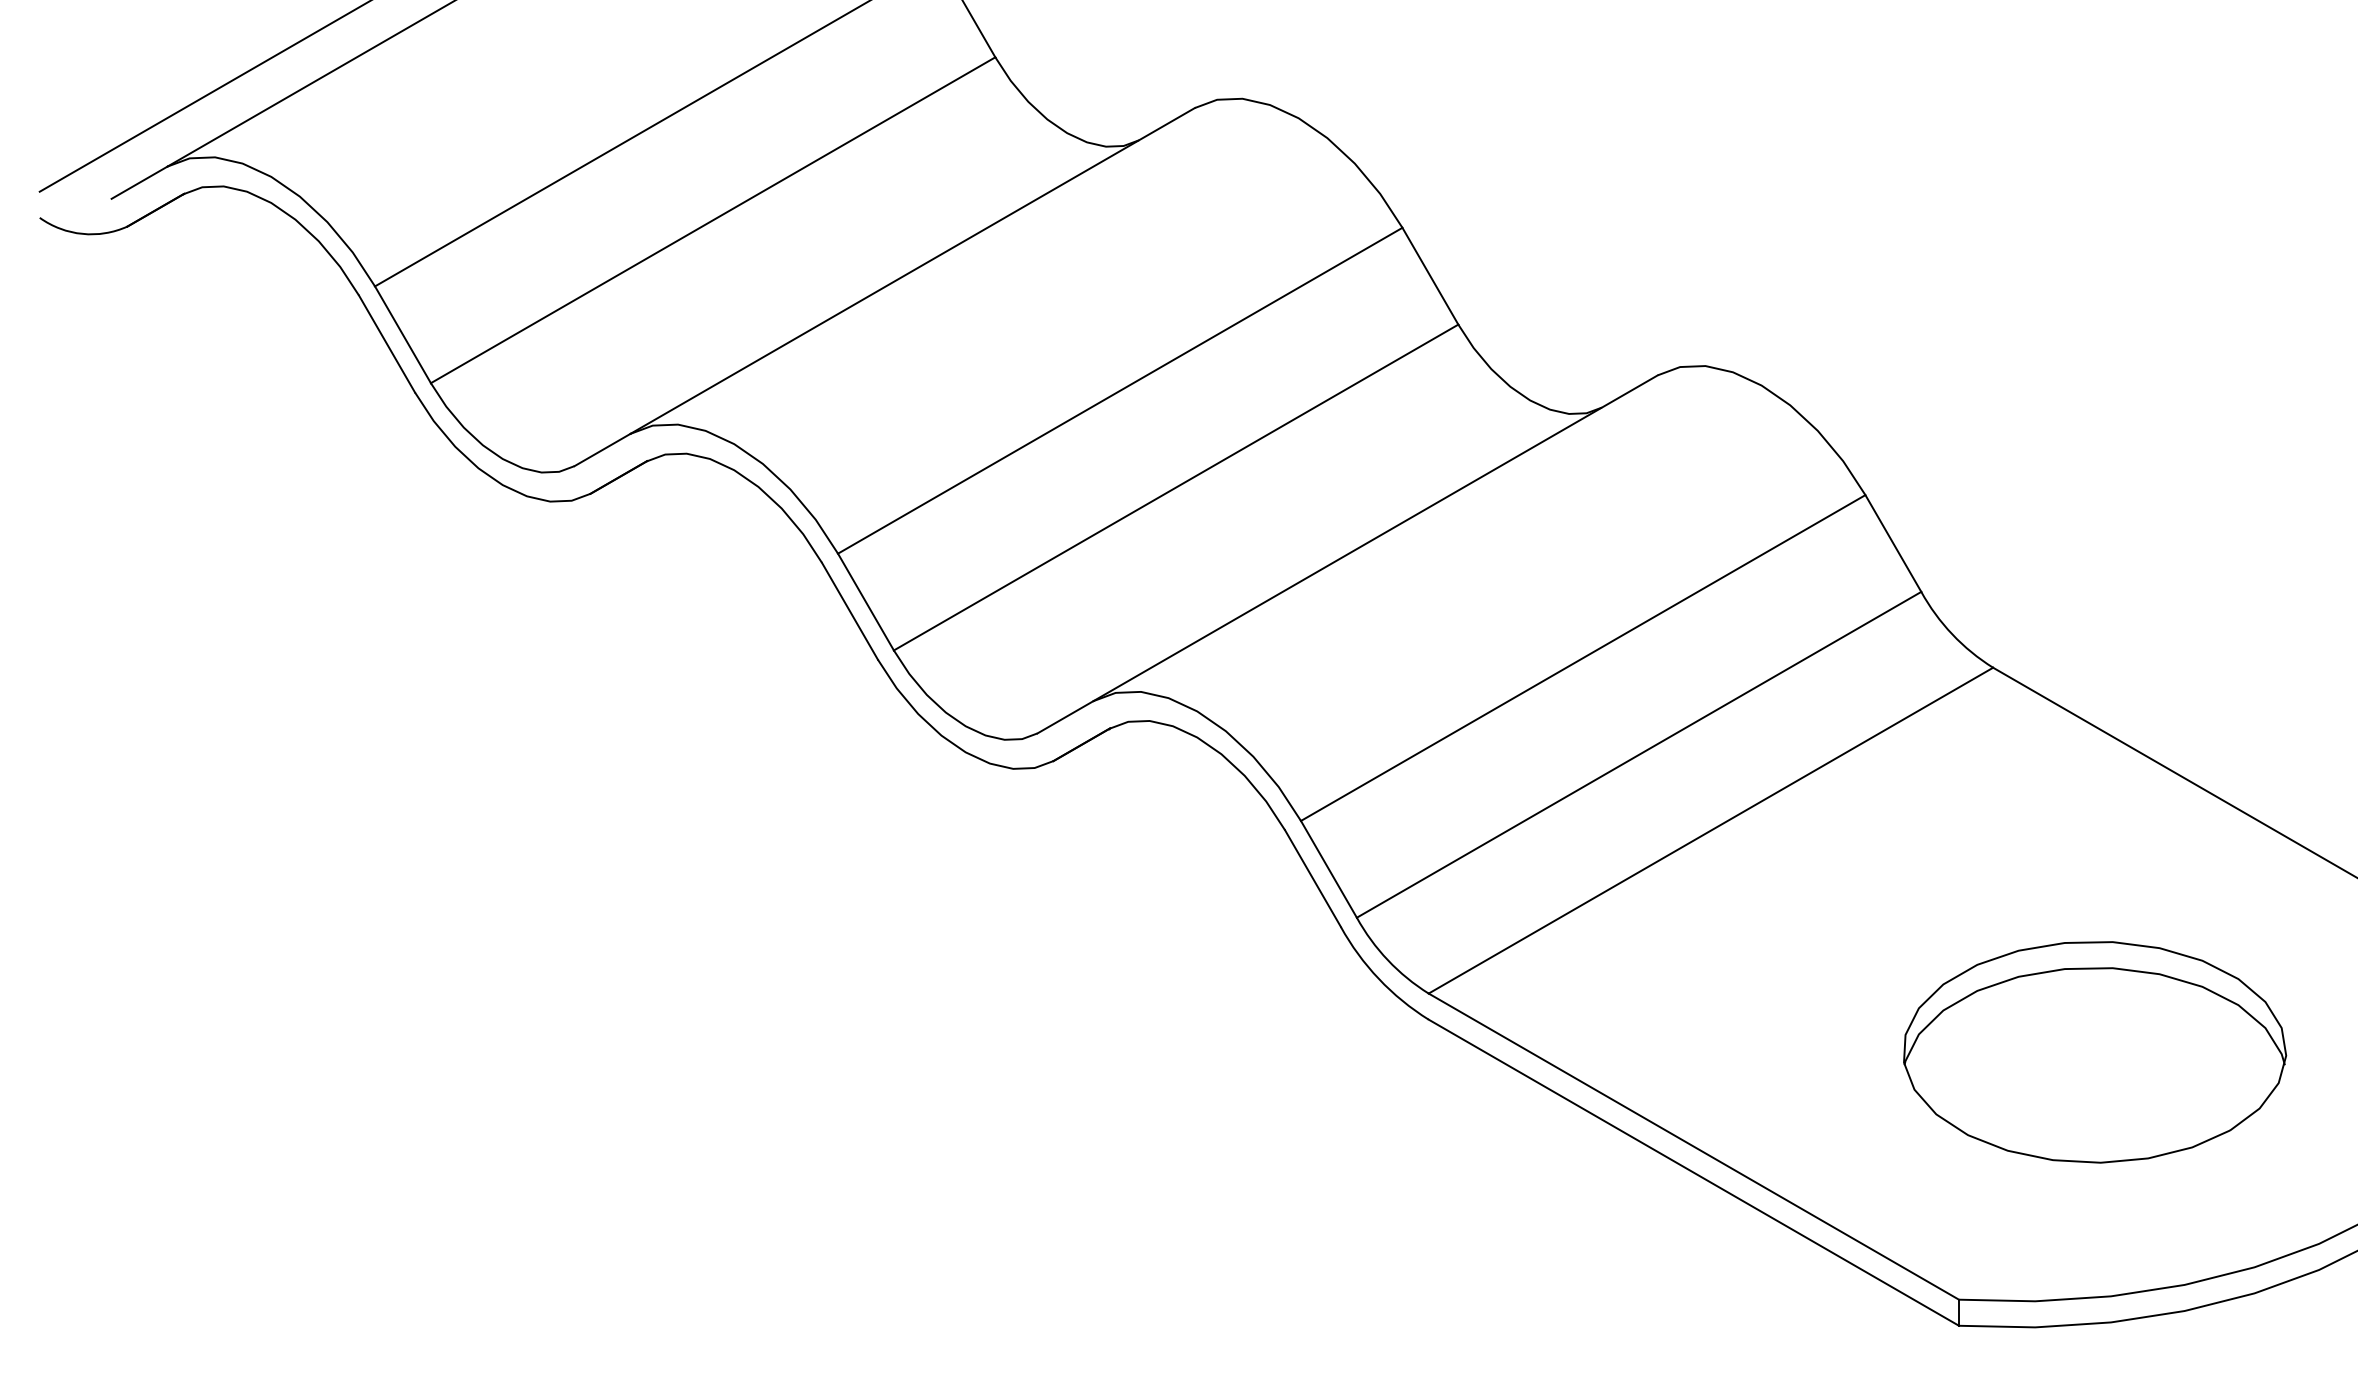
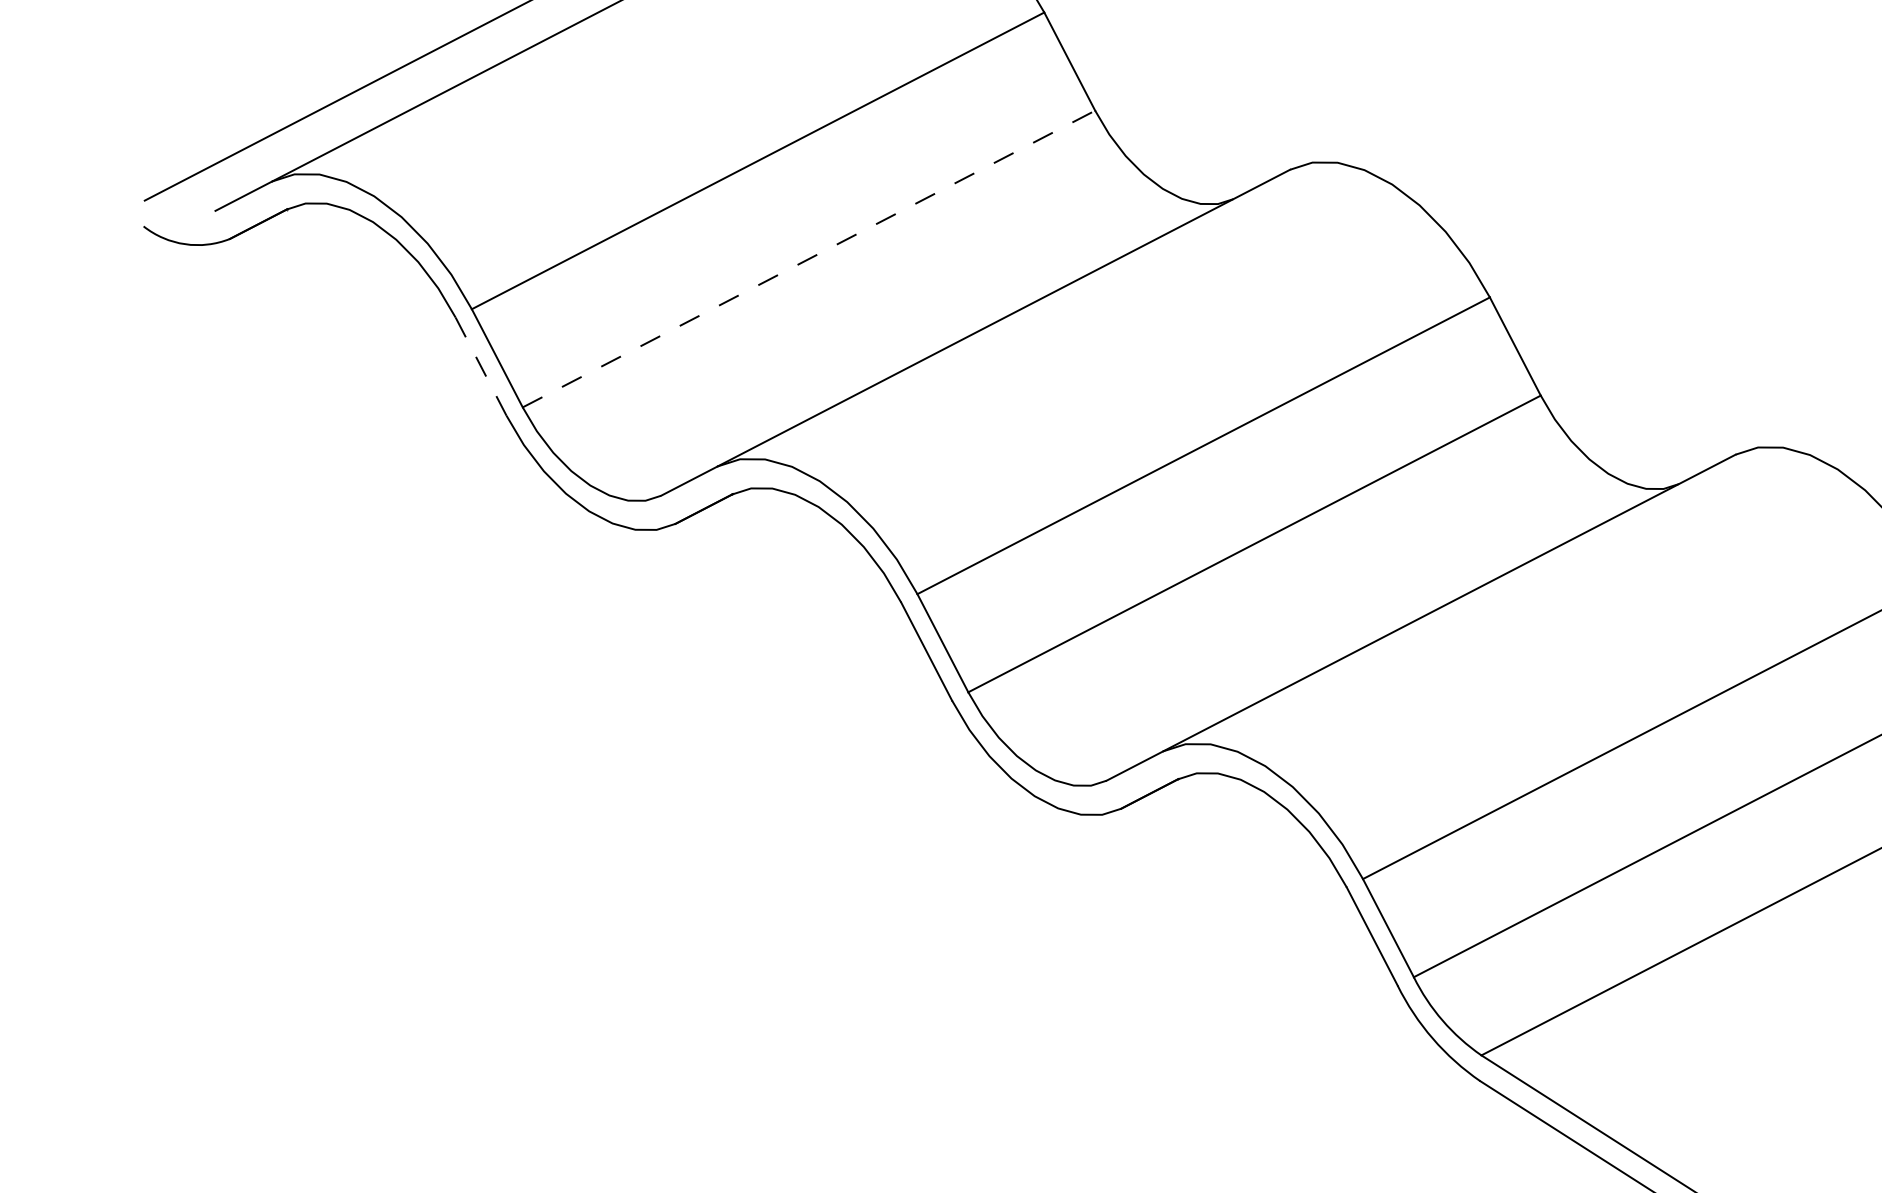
line: (713, 220) -> (809, 259), solid -> dashed
line: (387, 344) -> (481, 367), solid -> dashed

